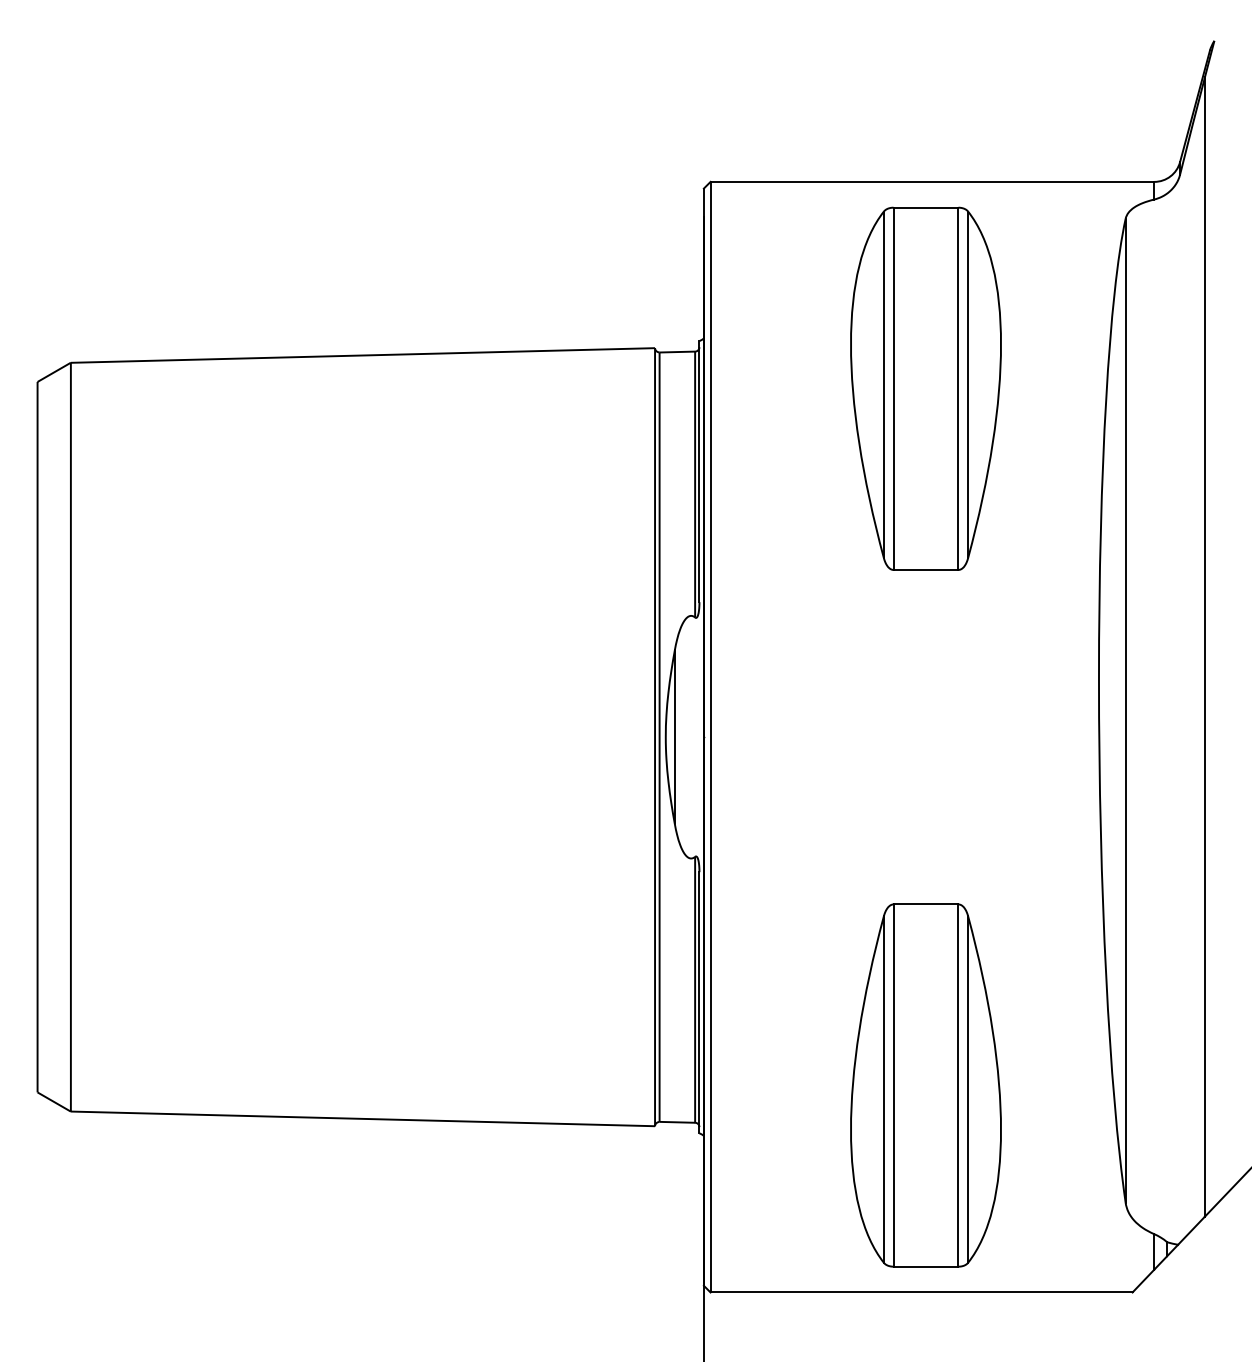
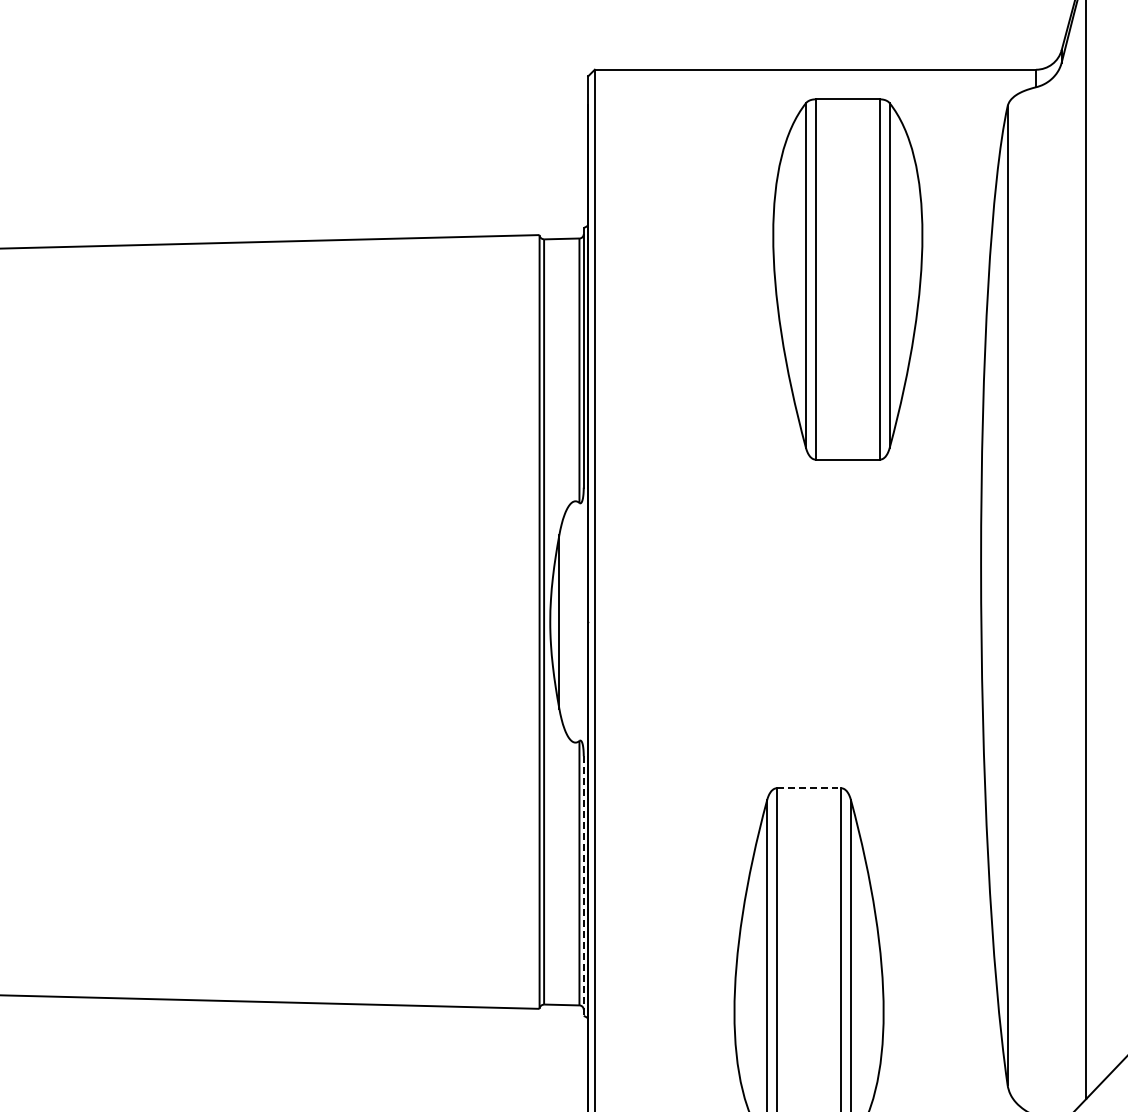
part: (925, 388) -> (847, 279), moved
line: (926, 904) -> (809, 788), solid -> dashed
line: (699, 1002) -> (583, 885), solid -> dashed

